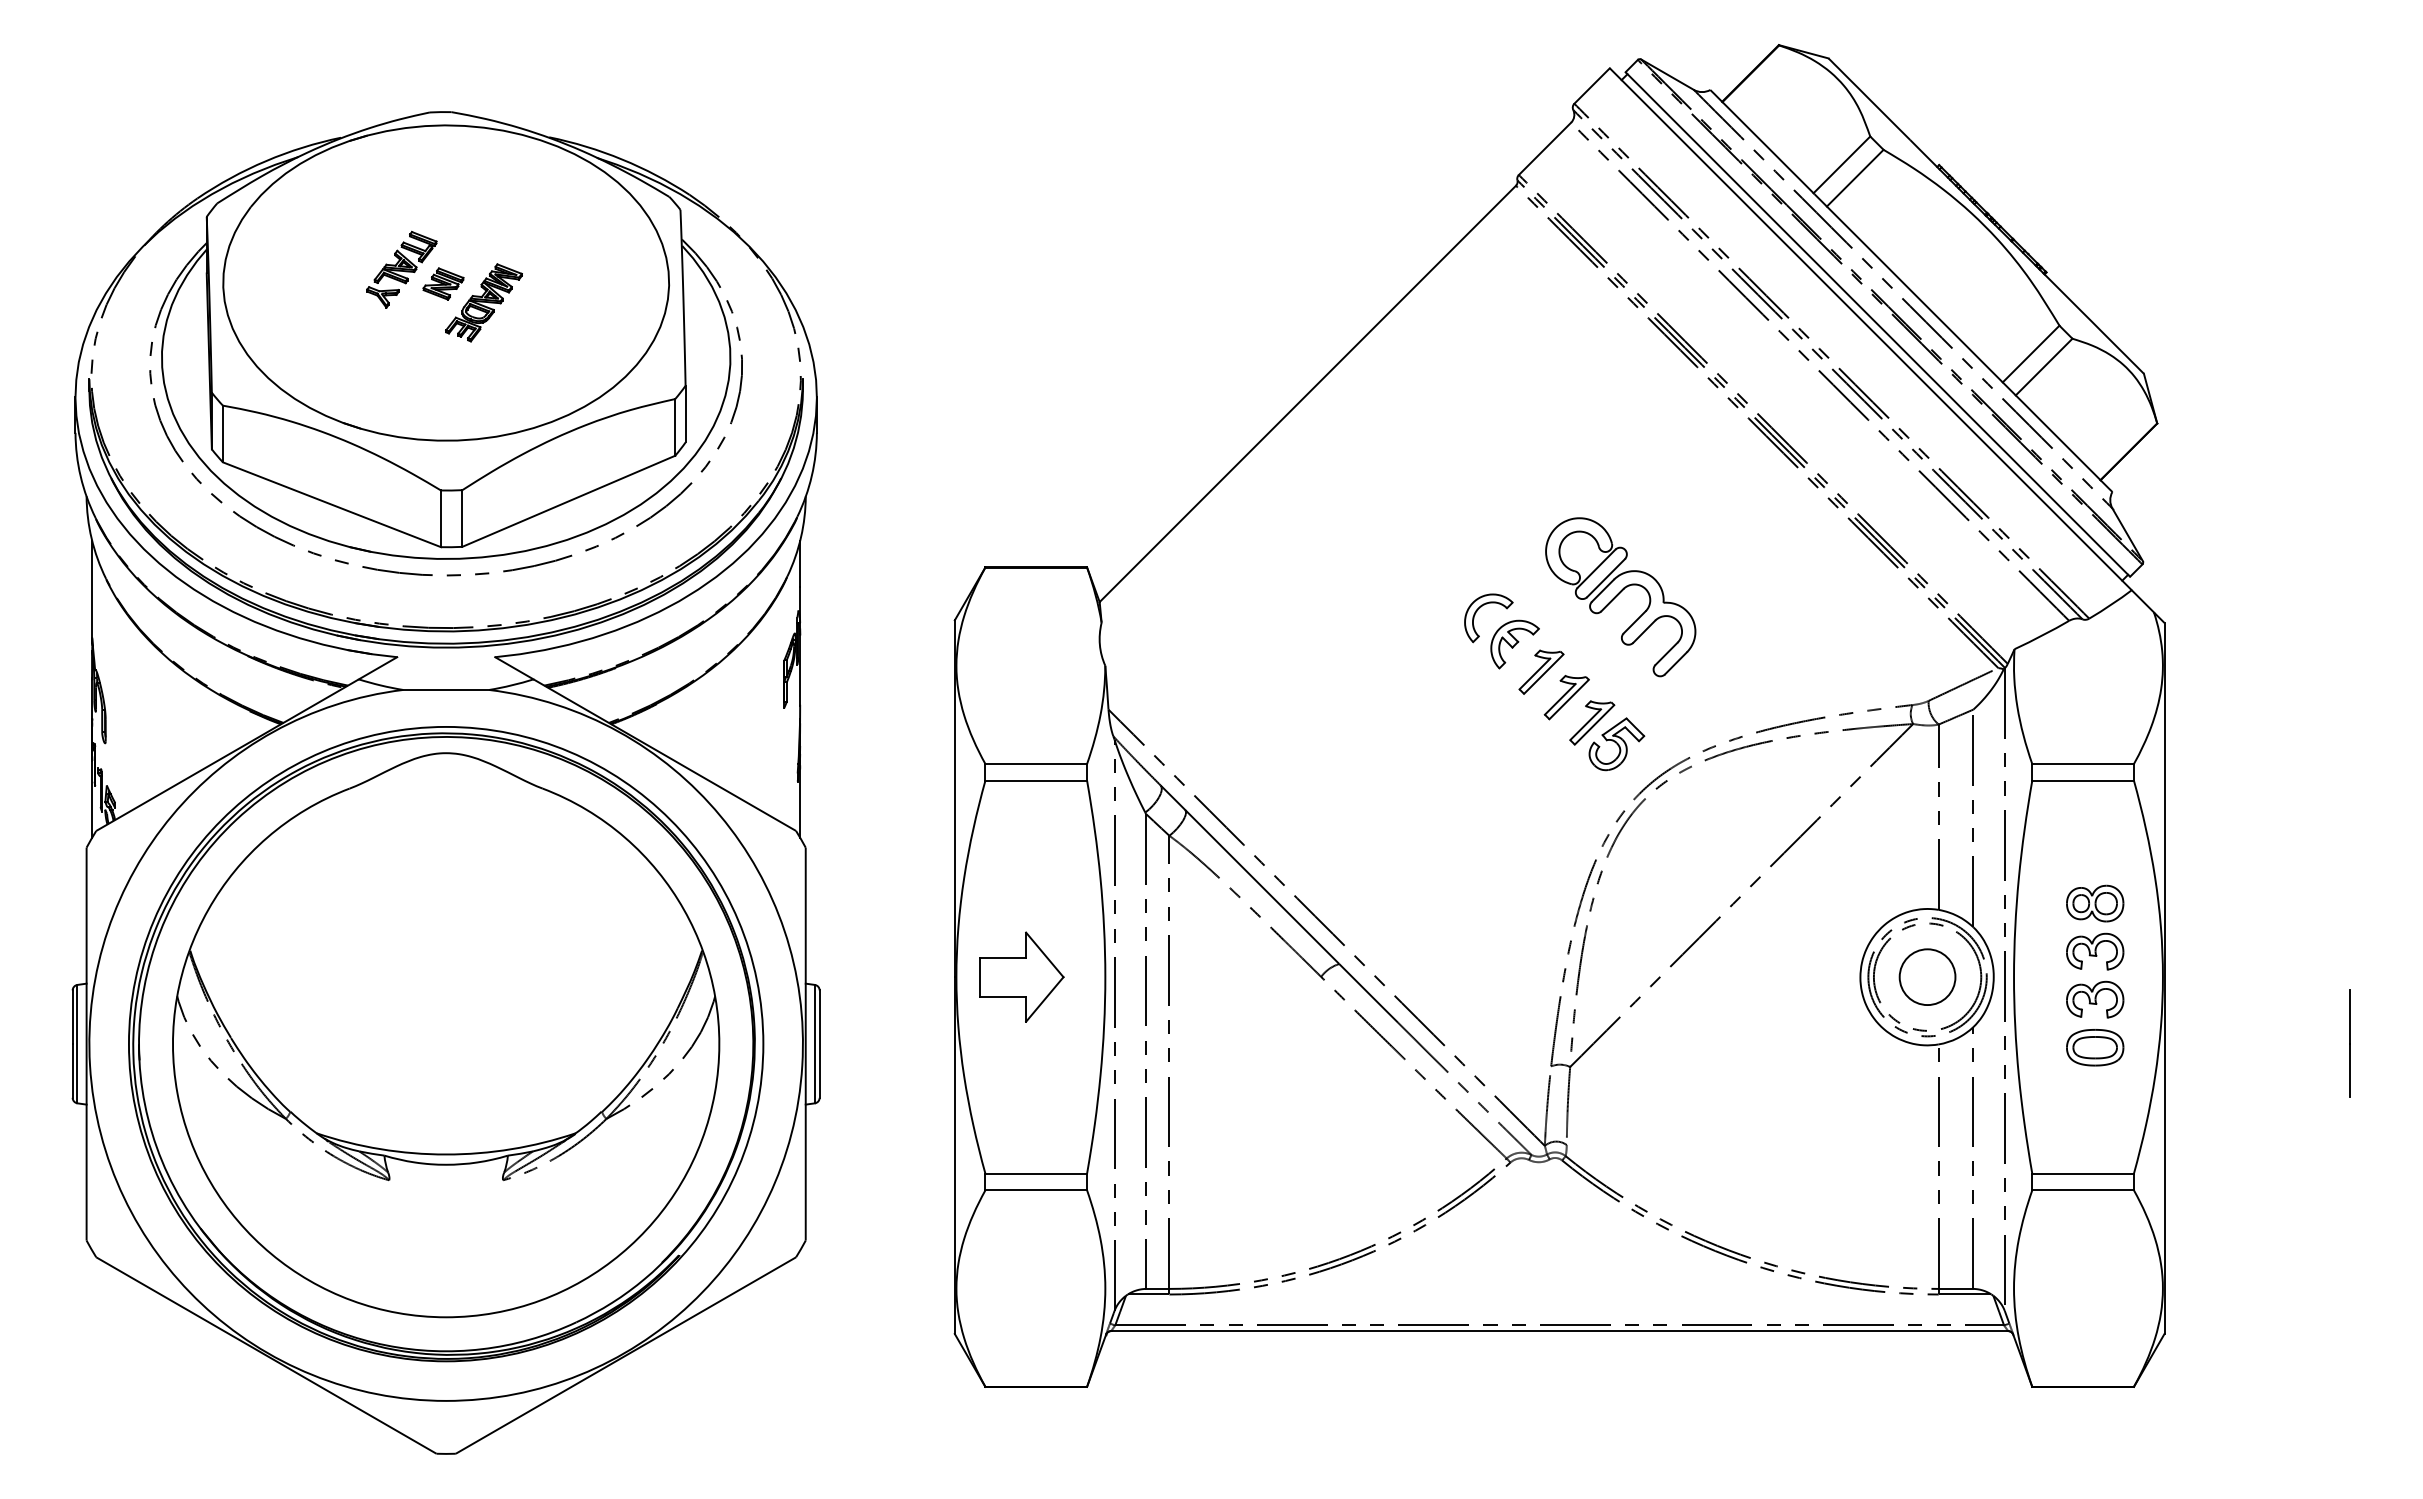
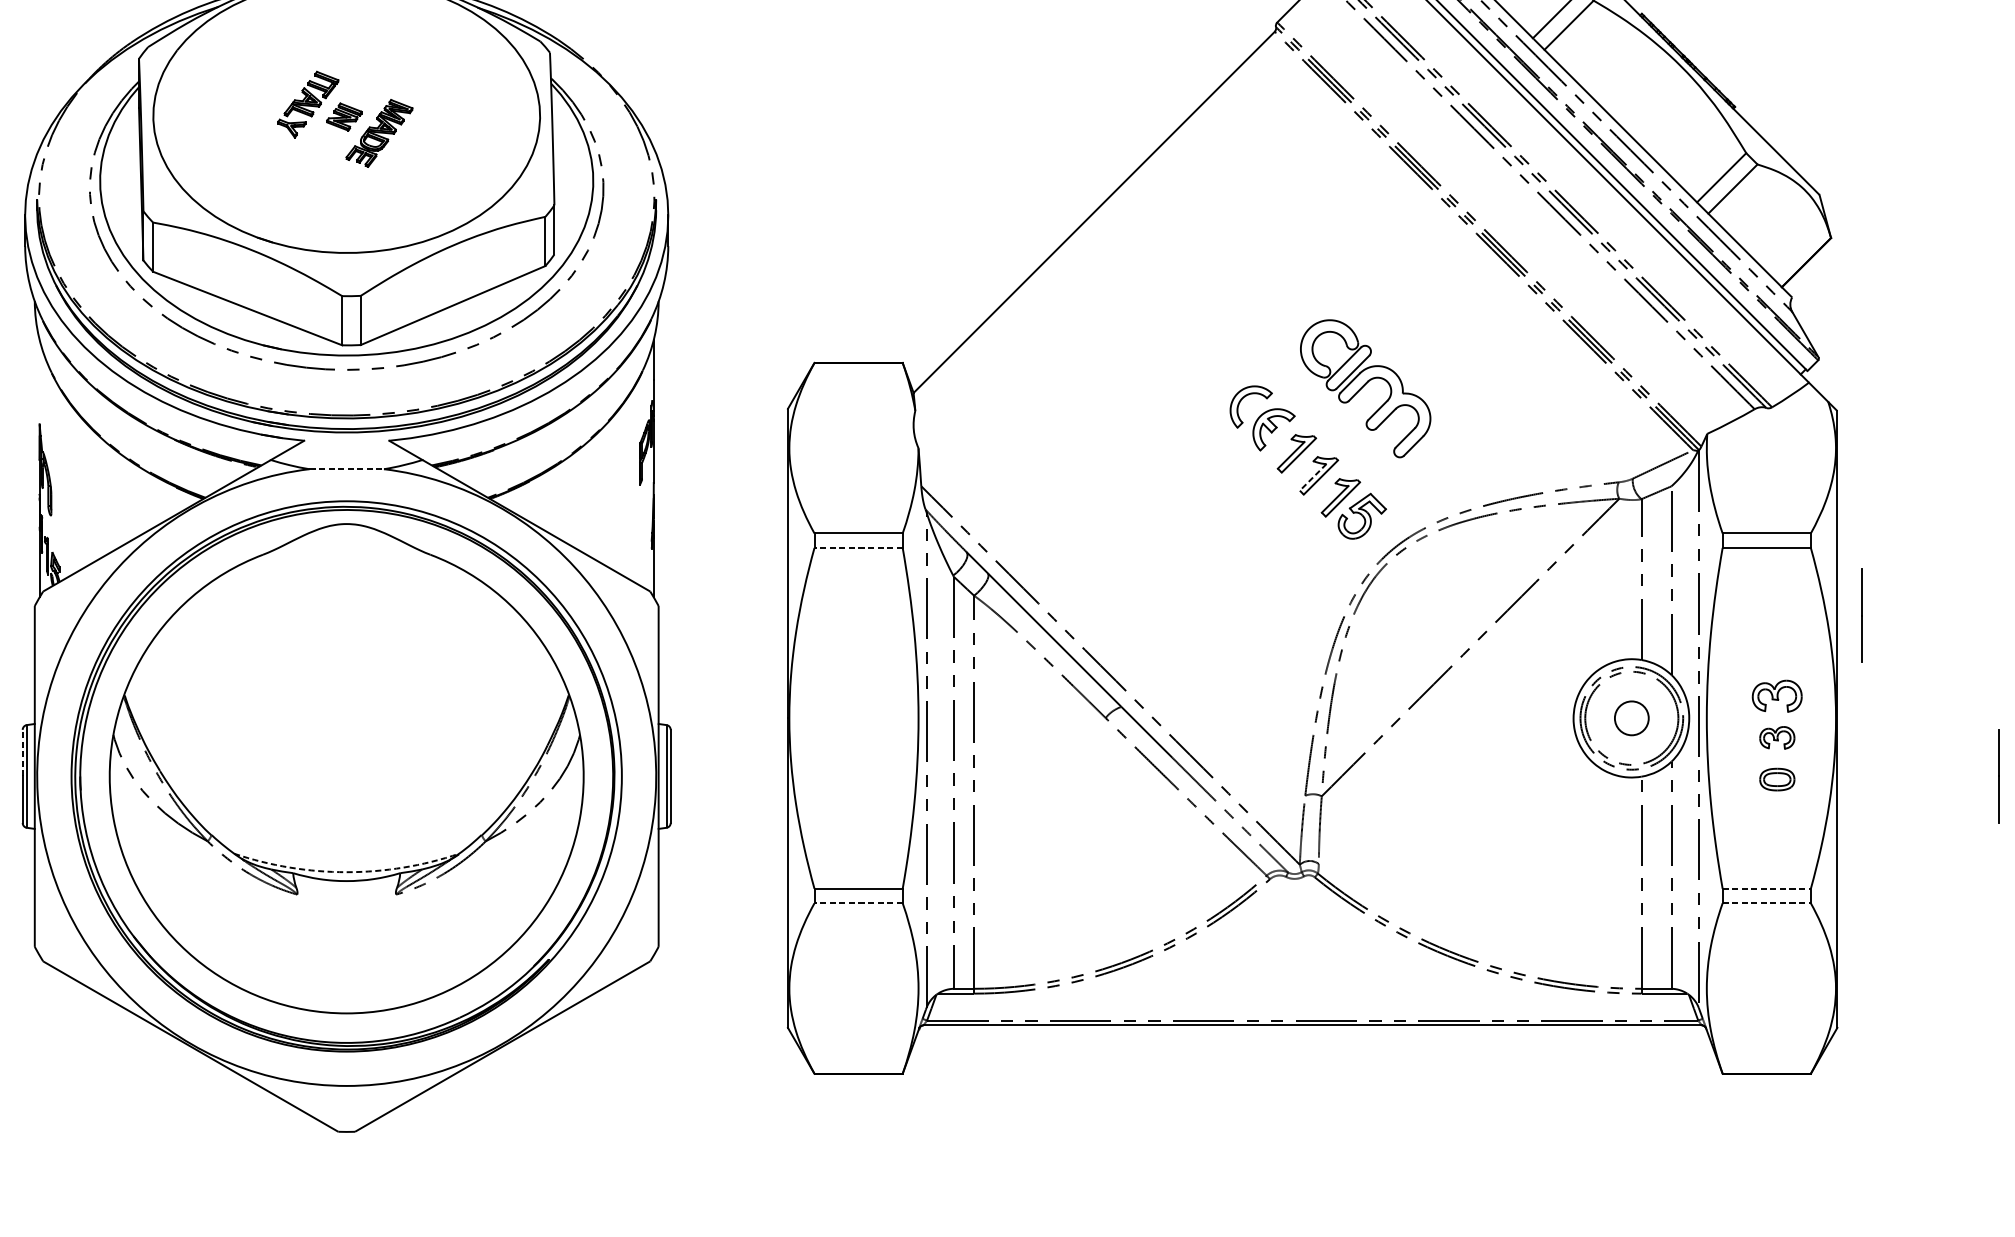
line: (92, 589) -> (39, 382), removed
line: (446, 689) -> (347, 468), solid -> dashed
line: (1560, 699) -> (1313, 477), solid -> dashed
line: (1036, 780) -> (858, 547), solid -> dashed
line: (2192, 858) -> (1861, 615), added
part: (2095, 903) -> (1777, 654), removed
part: (1021, 976) -> (845, 717), removed
circle: (1927, 977) -> (1631, 718), size x0.7
part: (2095, 999) -> (1777, 737), size x0.7
line: (72, 1017) -> (22, 753), solid -> dashed
part: (2095, 1047) -> (1777, 779), size x0.7
arc: (446, 1154) -> (347, 872), solid -> dashed
line: (2083, 1173) -> (1767, 888), solid -> dashed
line: (1036, 1190) -> (858, 903), solid -> dashed
line: (2083, 1190) -> (1767, 903), solid -> dashed

